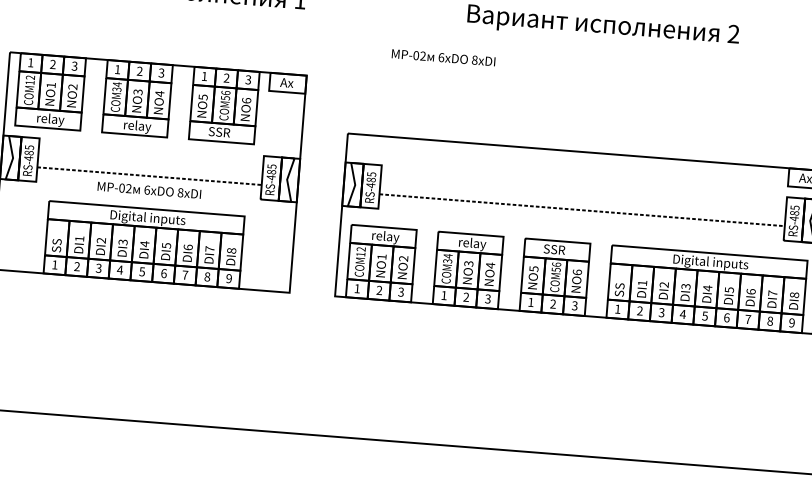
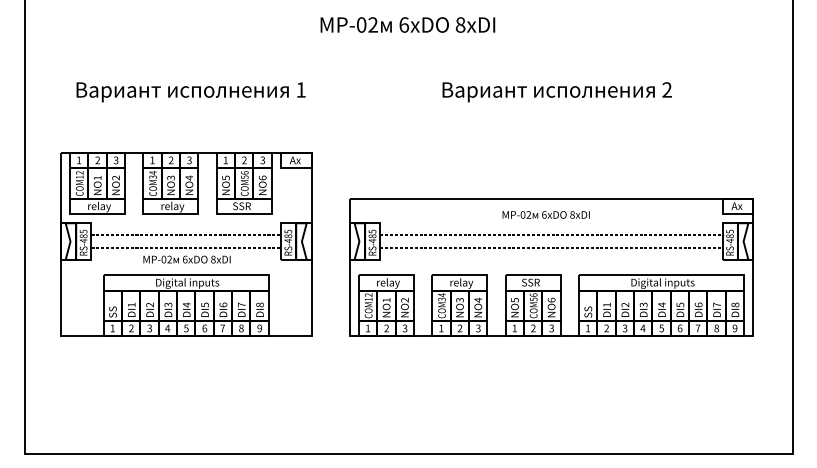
text: (442, 57) -> (545, 214), moved
line: (149, 161) -> (185, 235), added
line: (583, 195) -> (551, 235), added

